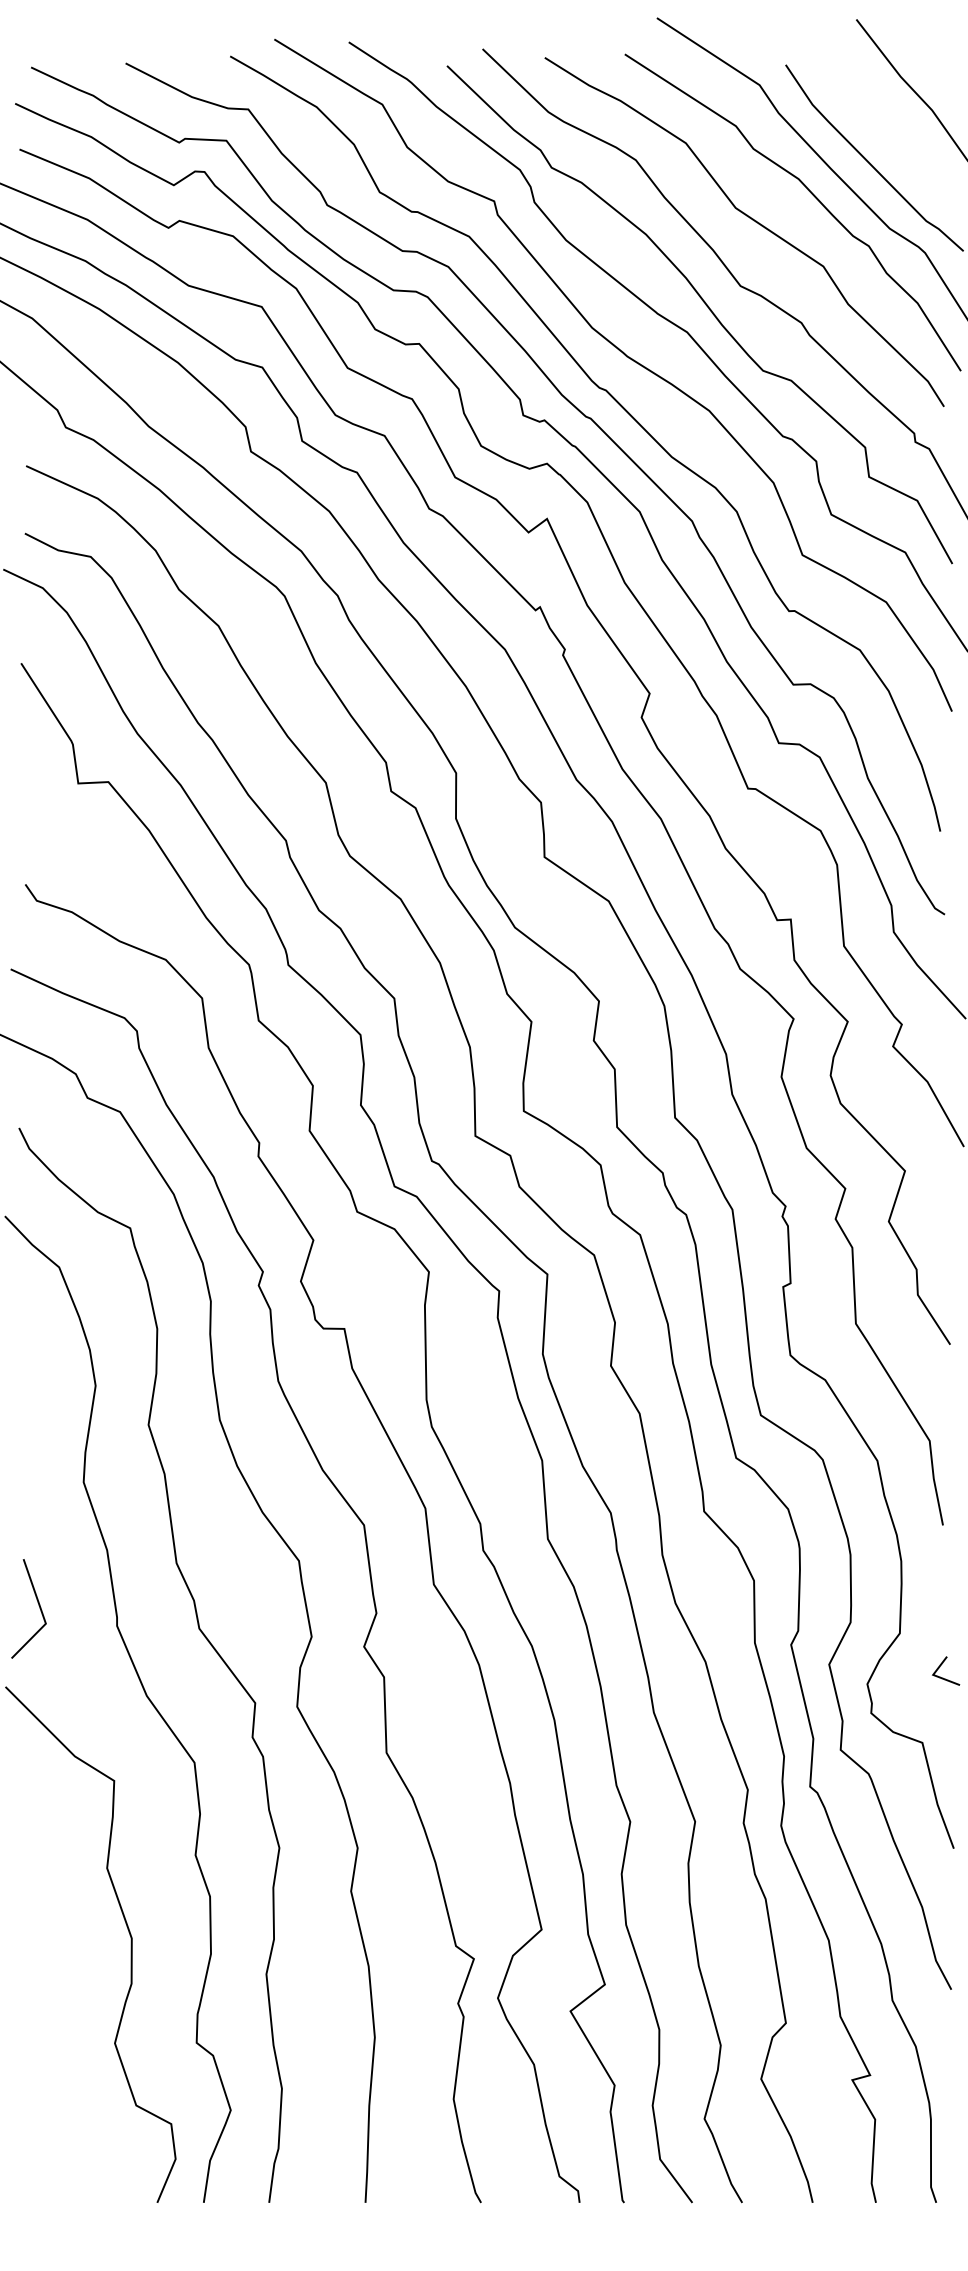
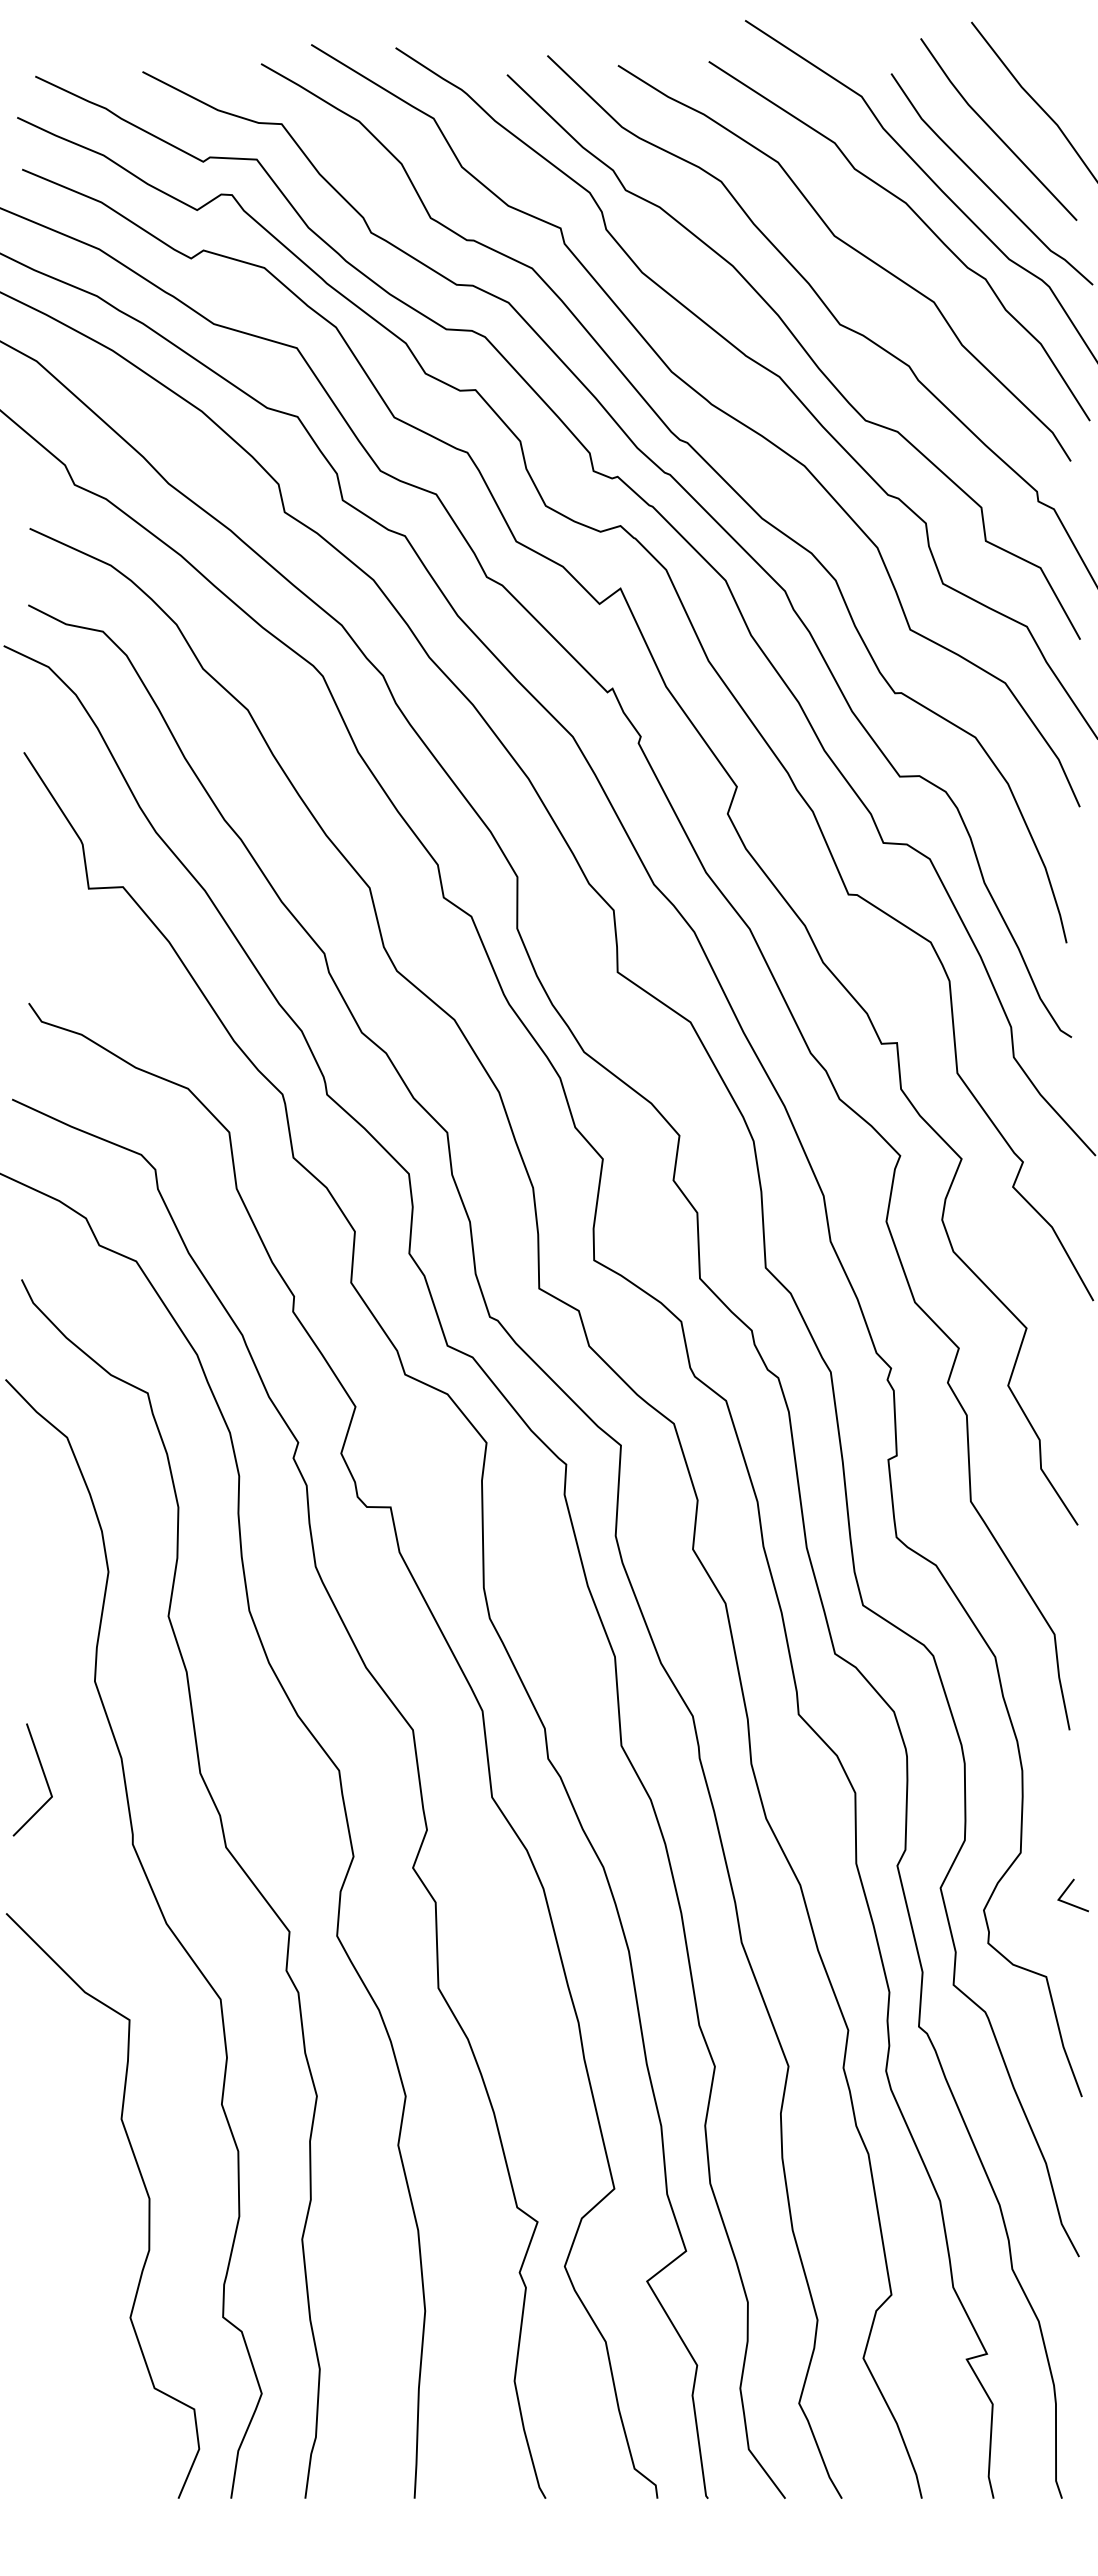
line: (877, 116) -> (995, 132), added
line: (38, 1604) -> (43, 1775), moved

